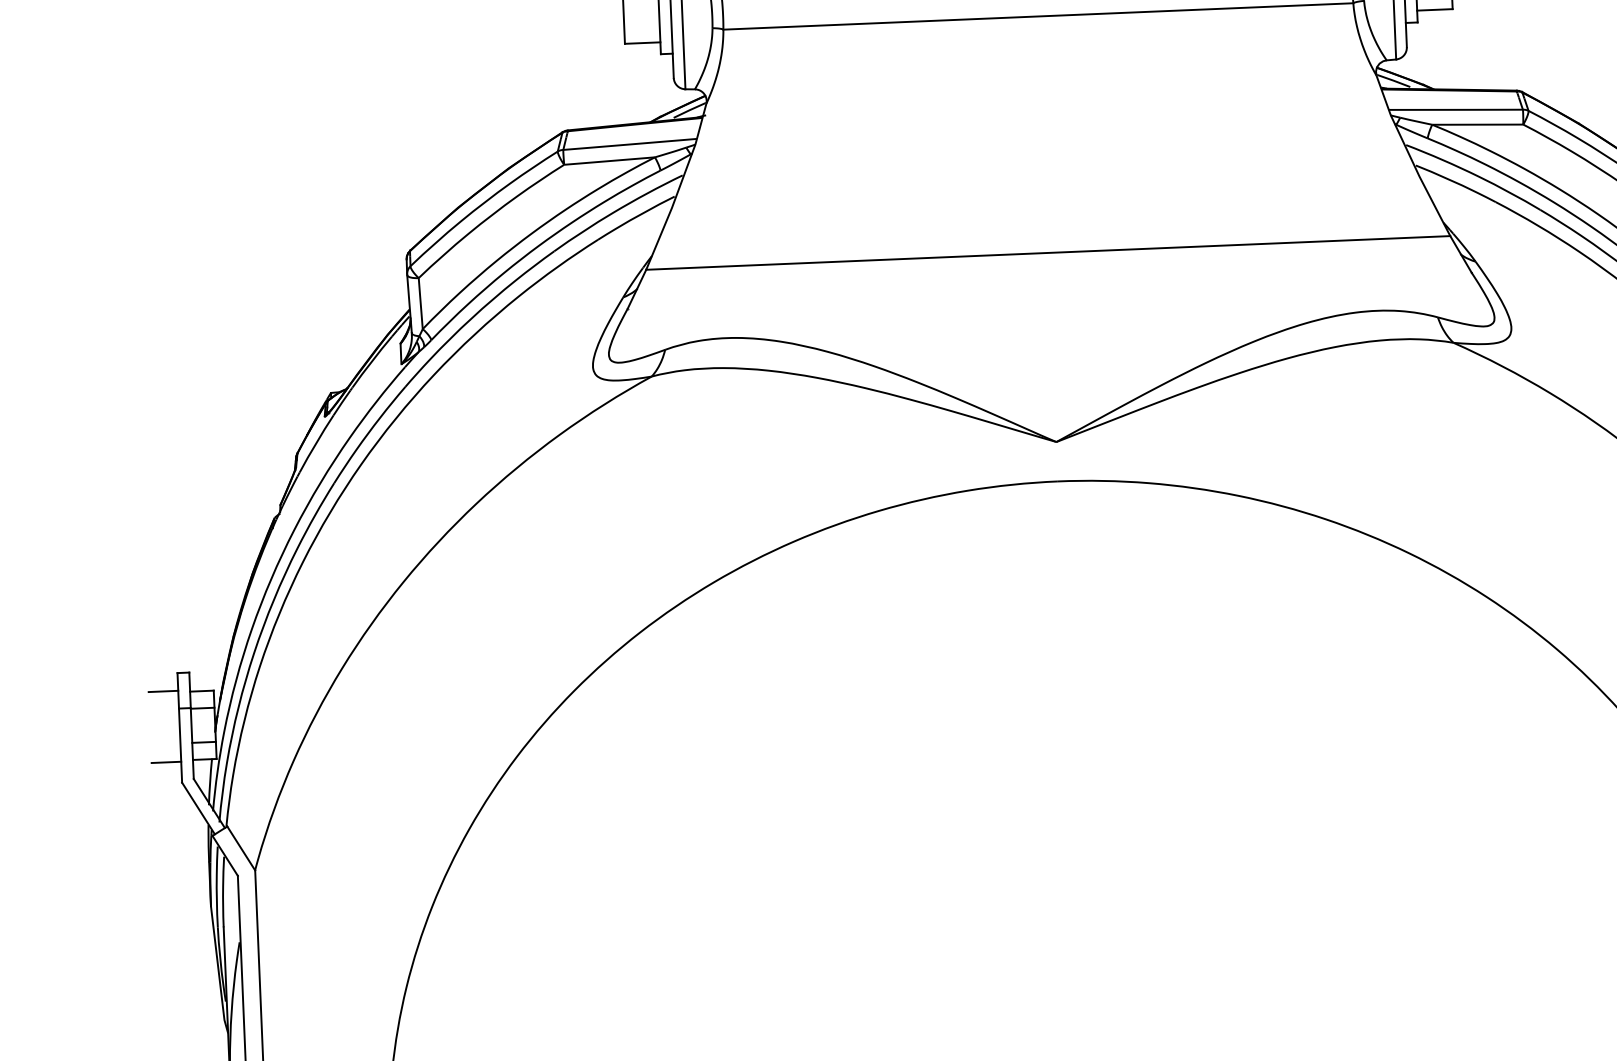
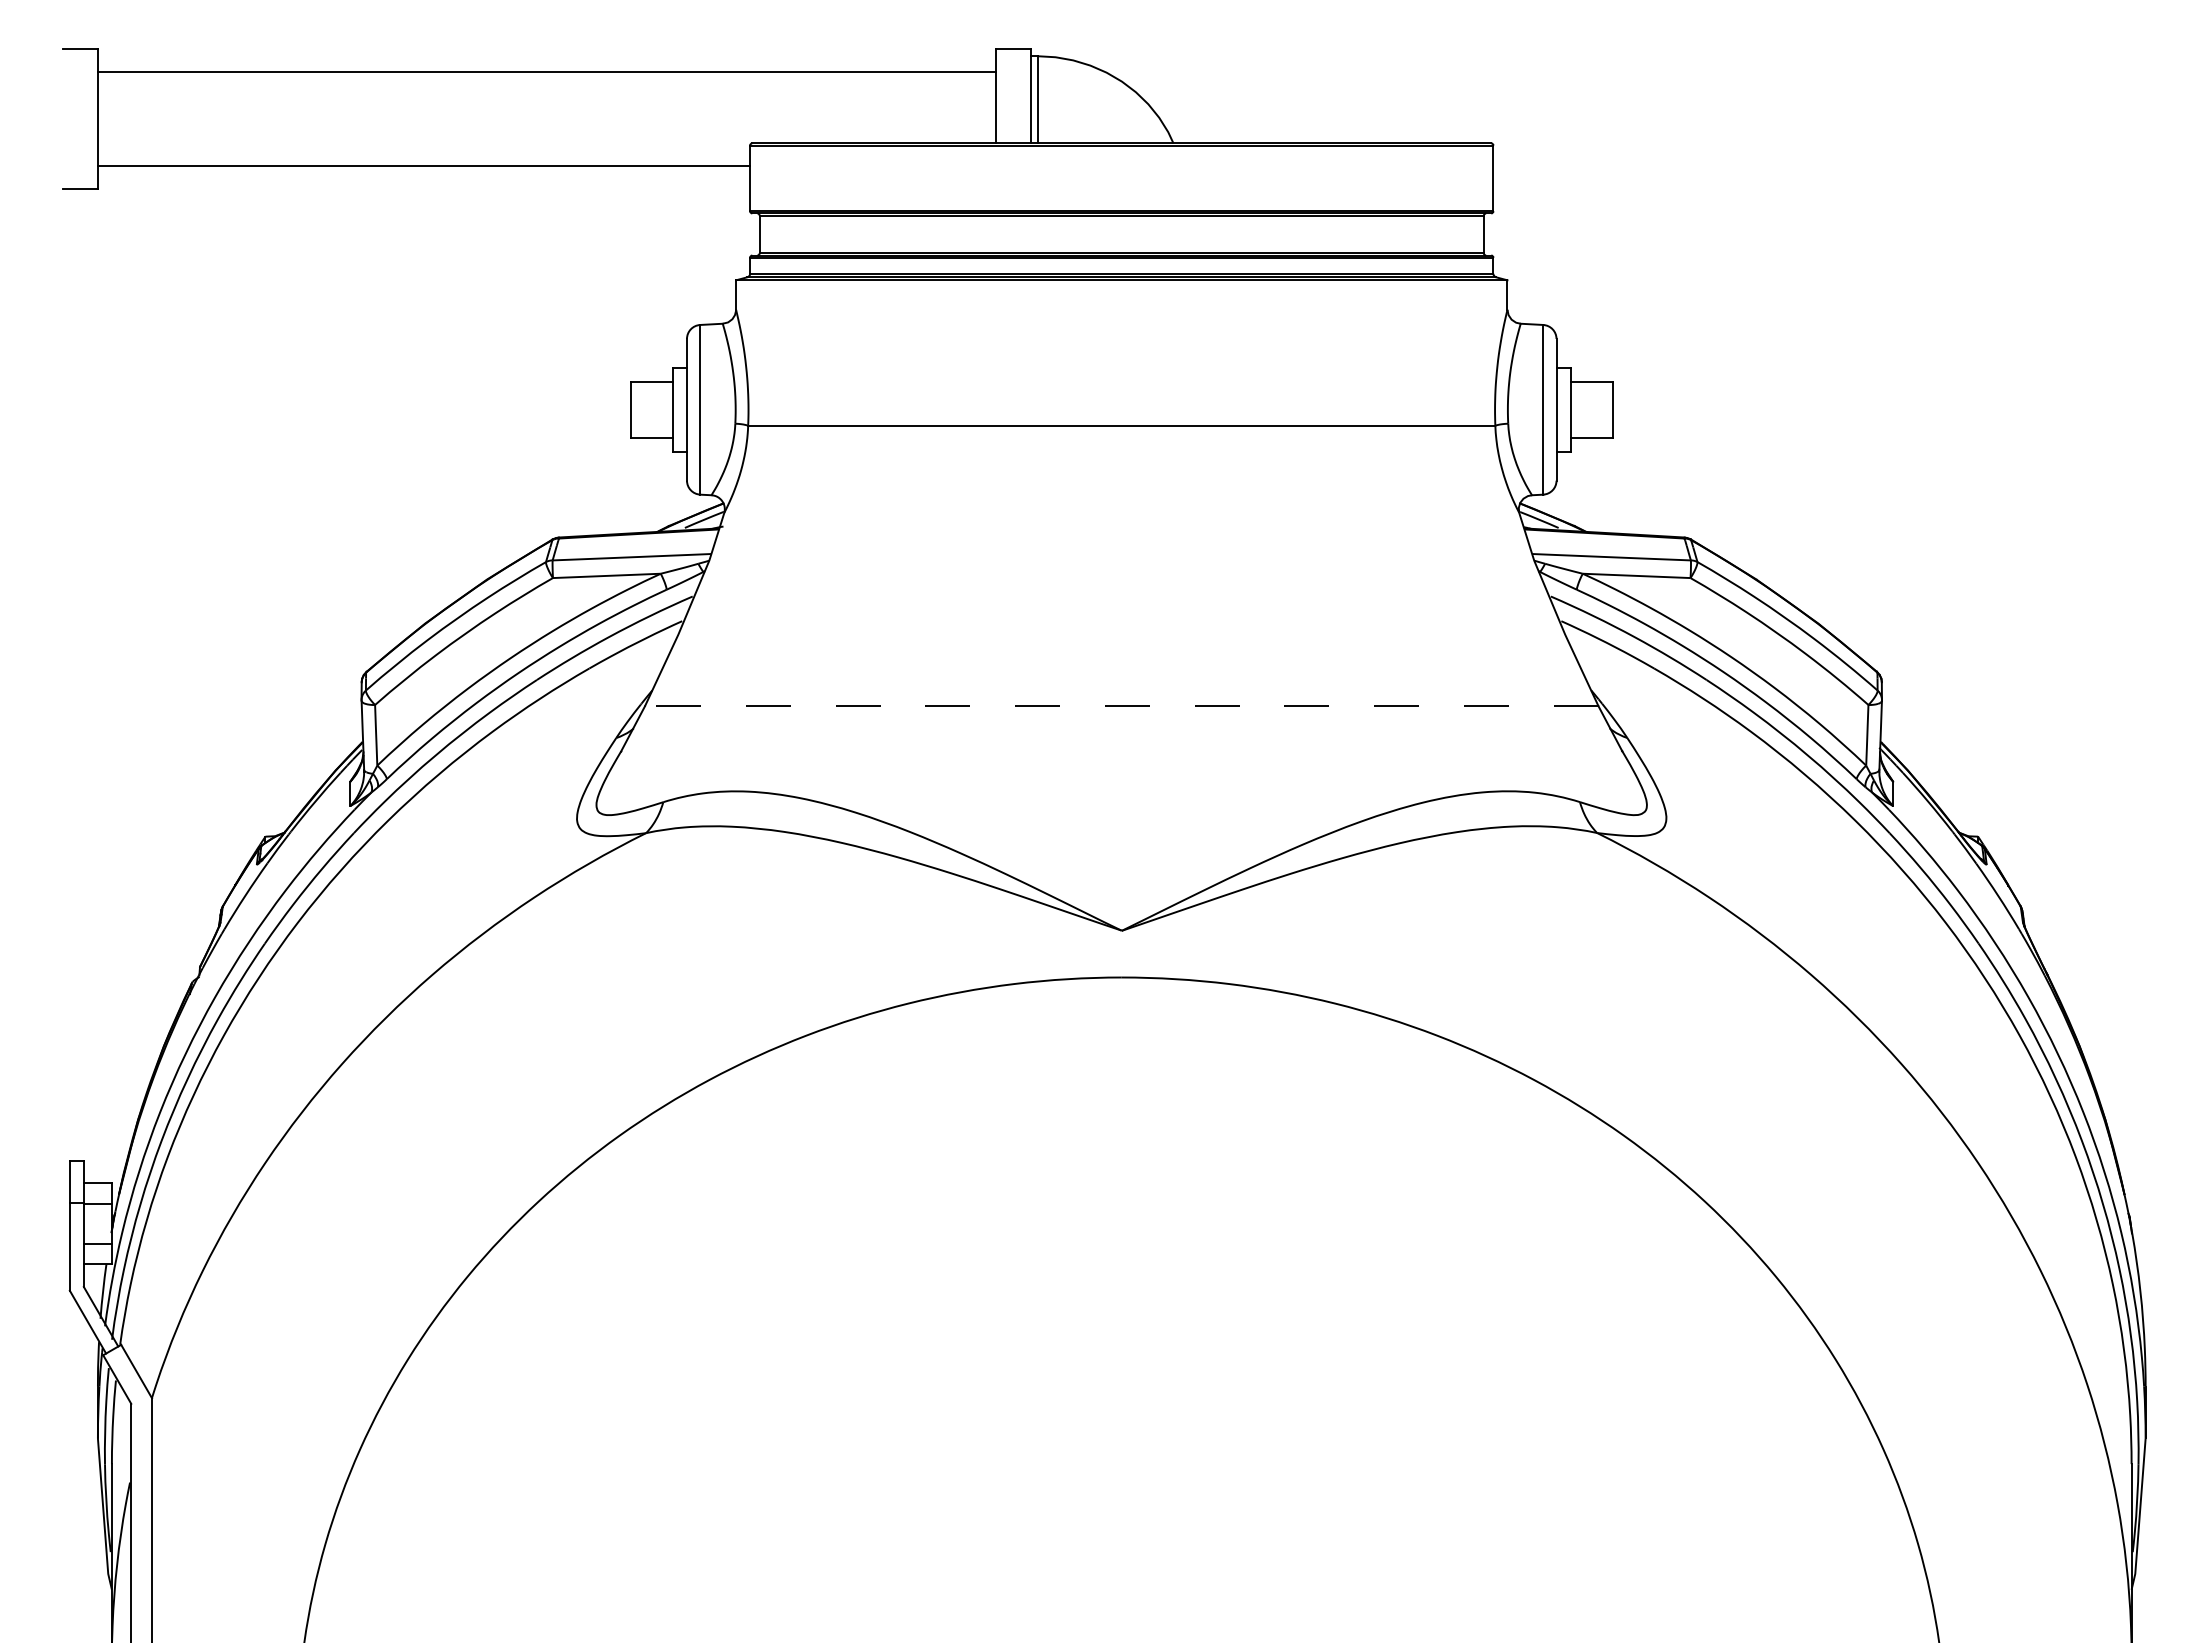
line: (1048, 252) -> (1121, 706), solid -> dashed
line: (162, 691) -> (51, 1181), removed
line: (165, 762) -> (51, 1265), removed

